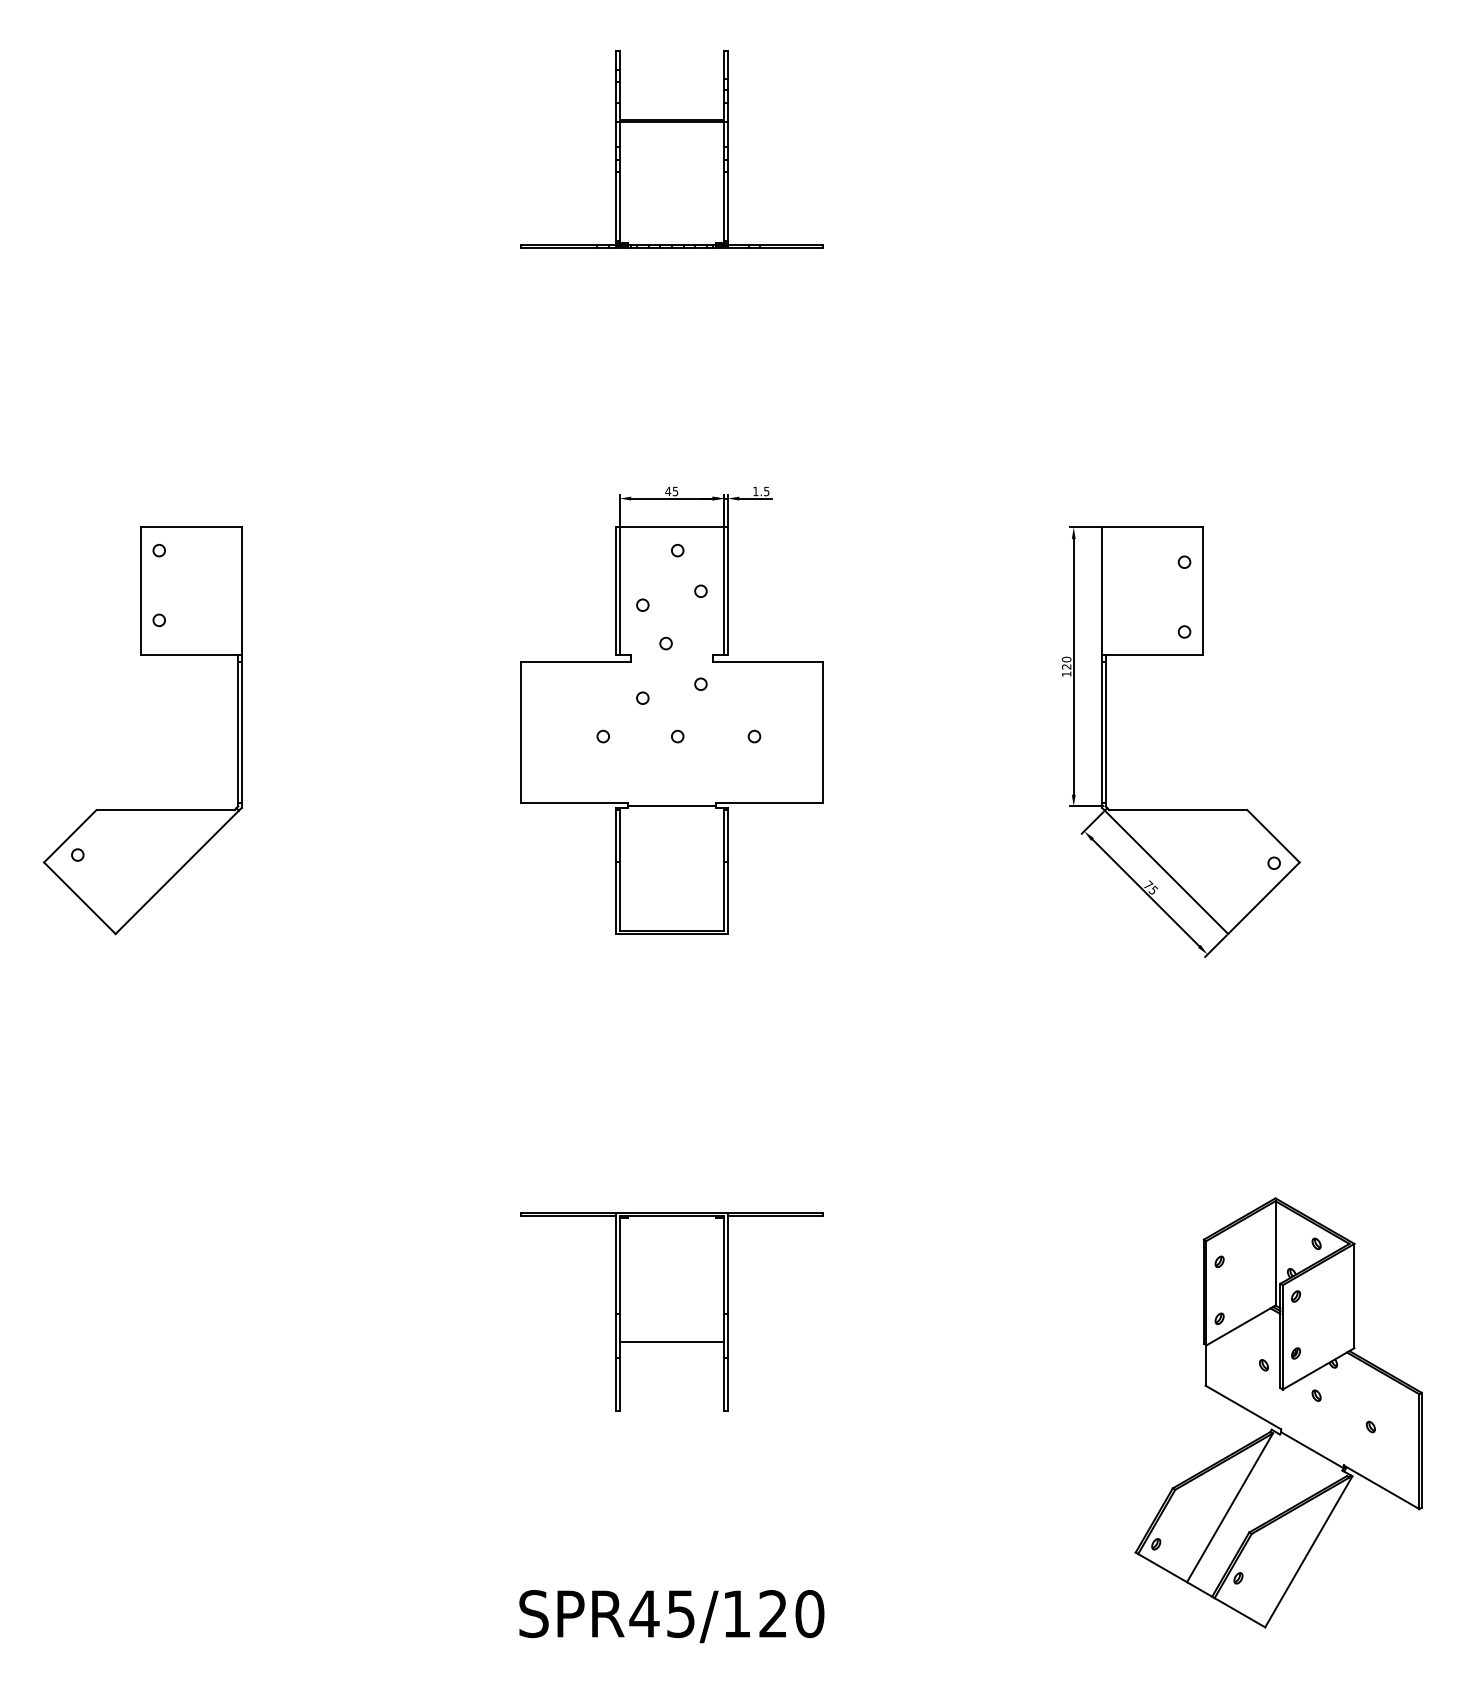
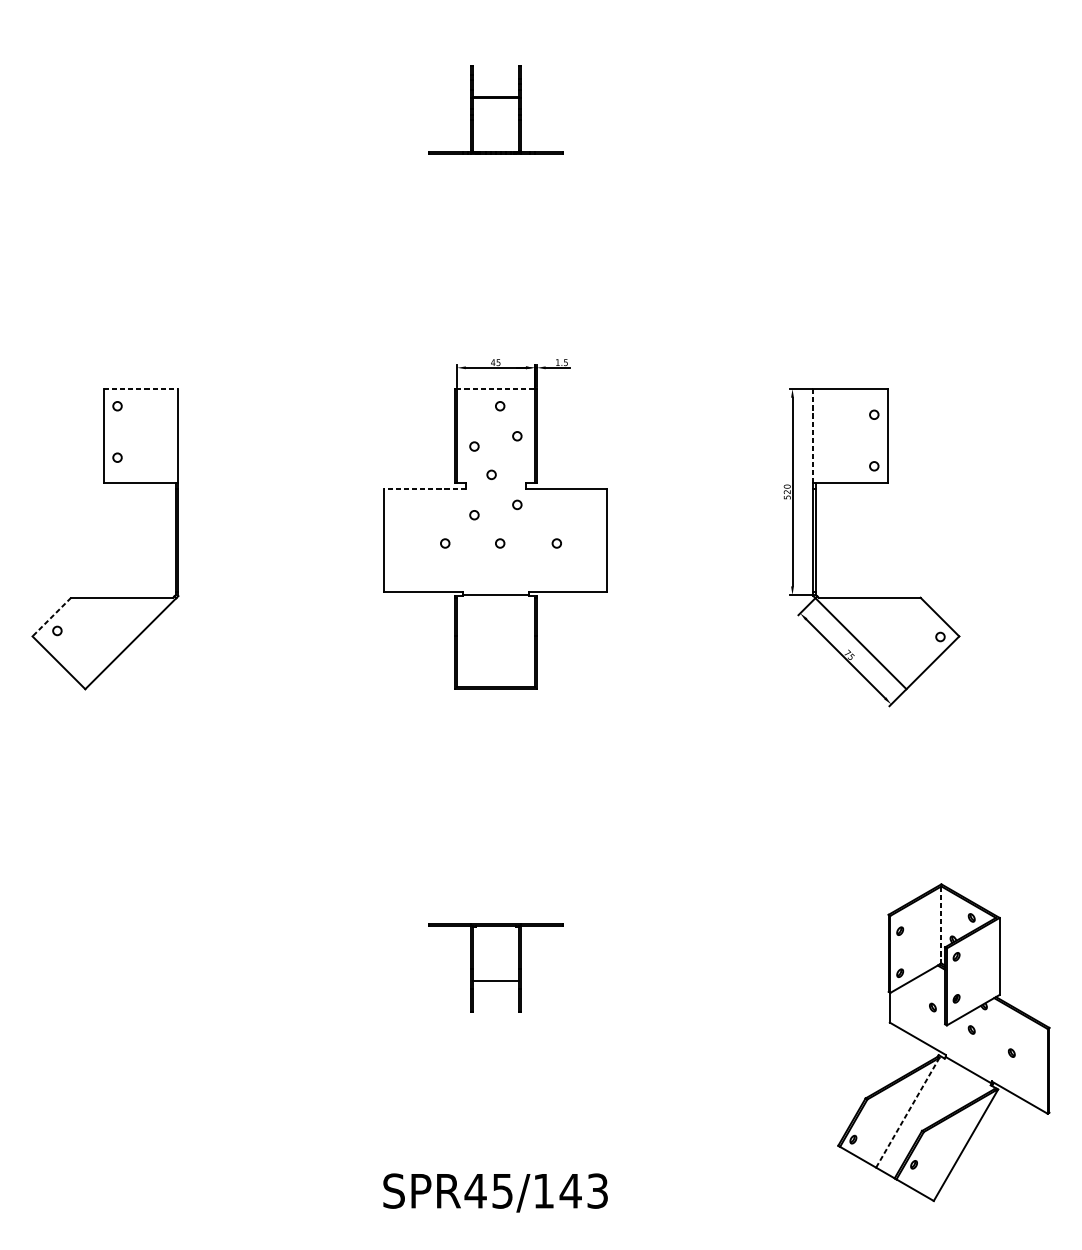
part: (671, 149) -> (495, 110), size x0.6
line: (191, 527) -> (141, 389), solid -> dashed
line: (671, 527) -> (495, 389), solid -> dashed
line: (1102, 591) -> (813, 436), solid -> dashed
line: (575, 662) -> (424, 488), solid -> dashed
text: (1066, 673) -> (787, 496), 120 -> 520
line: (69, 836) -> (51, 617), solid -> dashed
line: (1275, 1253) -> (941, 925), solid -> dashed
part: (671, 1311) -> (495, 967), size x0.6
line: (1229, 1507) -> (907, 1112), solid -> dashed
text: (791, 1614) -> (584, 1191), SPR45/120 -> SPR45/143

